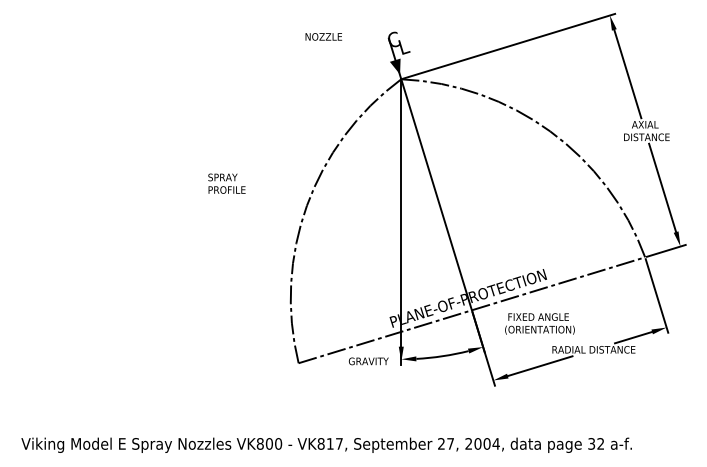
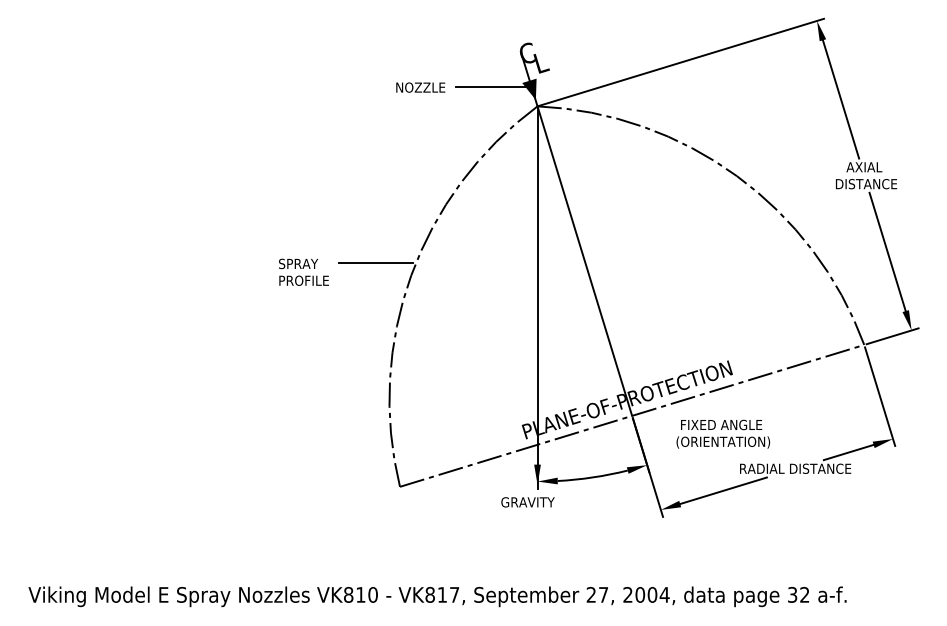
text: (323, 36) -> (420, 87), moved
line: (368, 64) -> (493, 86), added
text: (226, 183) -> (303, 271), moved
line: (281, 196) -> (376, 263), added
text: (368, 361) -> (527, 502), moved
text: (269, 443) -> (360, 594), VK800 -> VK810

